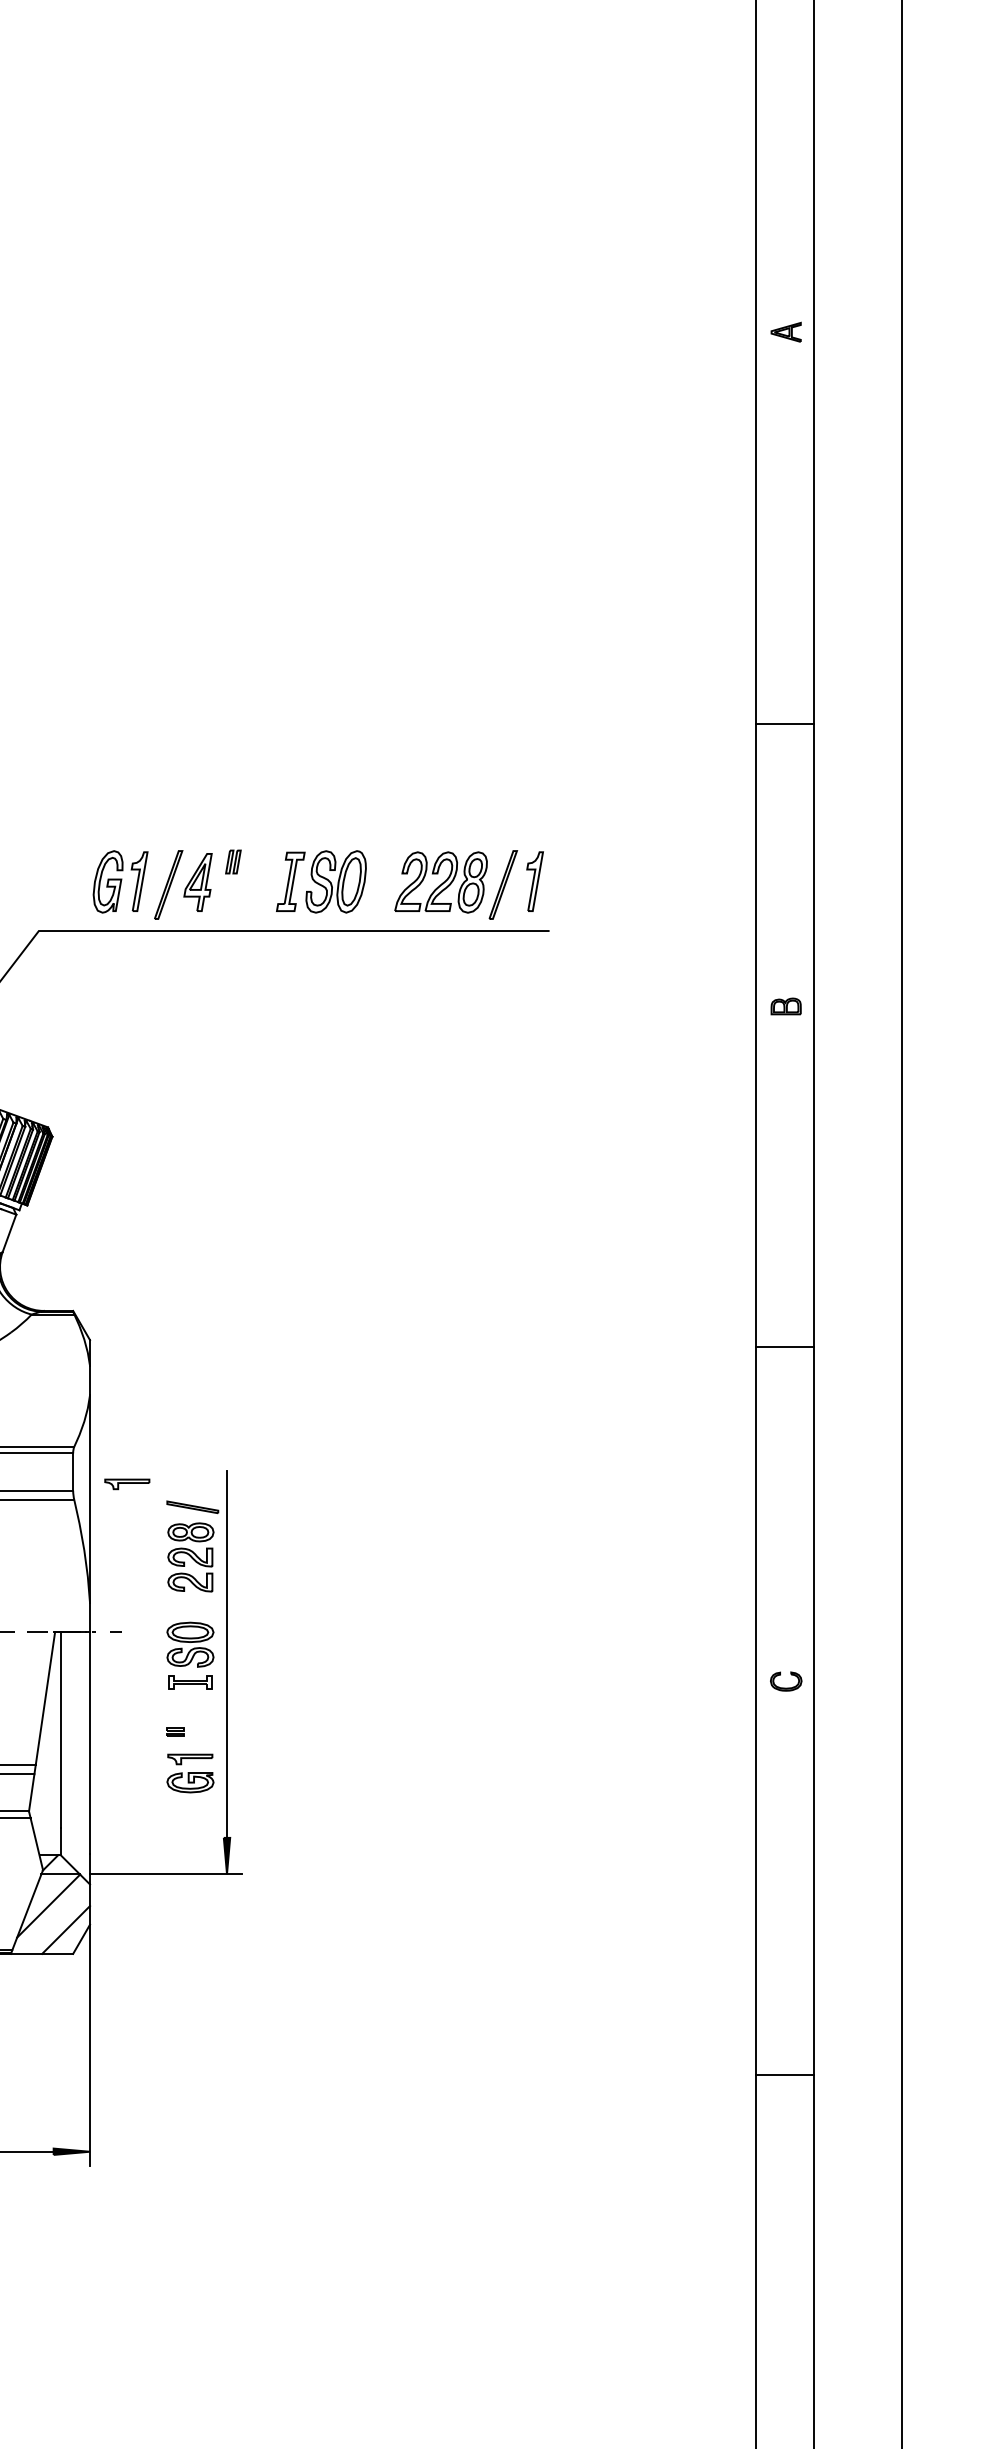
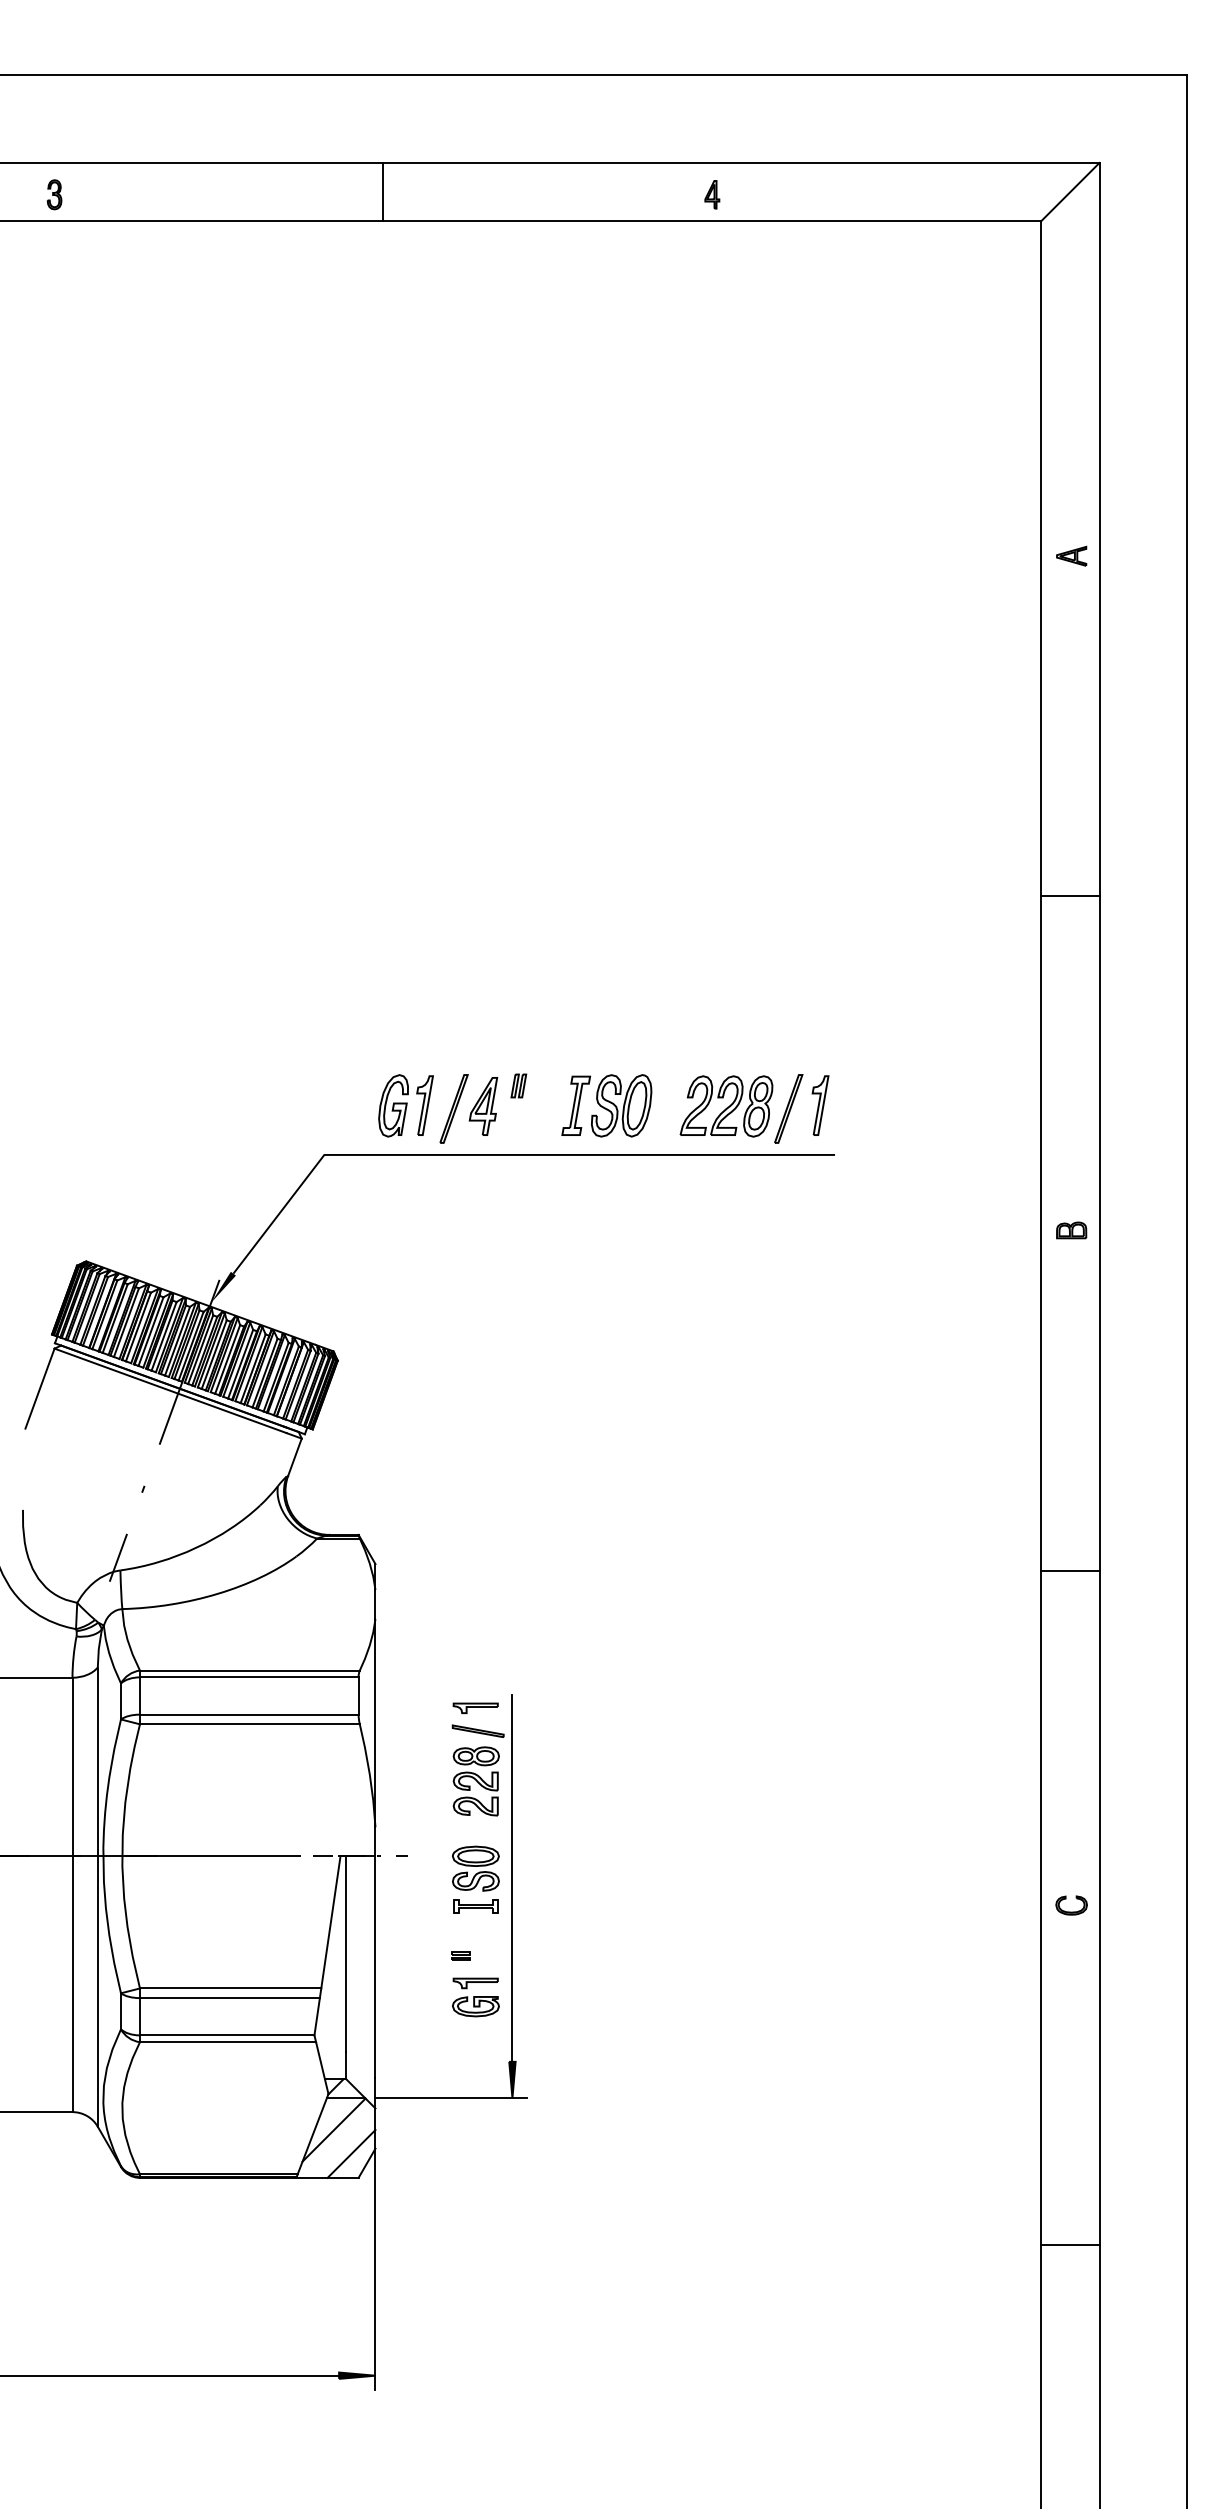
line: (785, 724) -> (1070, 896), moved
part: (127, 1483) -> (475, 1707), moved
line: (785, 2075) -> (1070, 2245), moved

